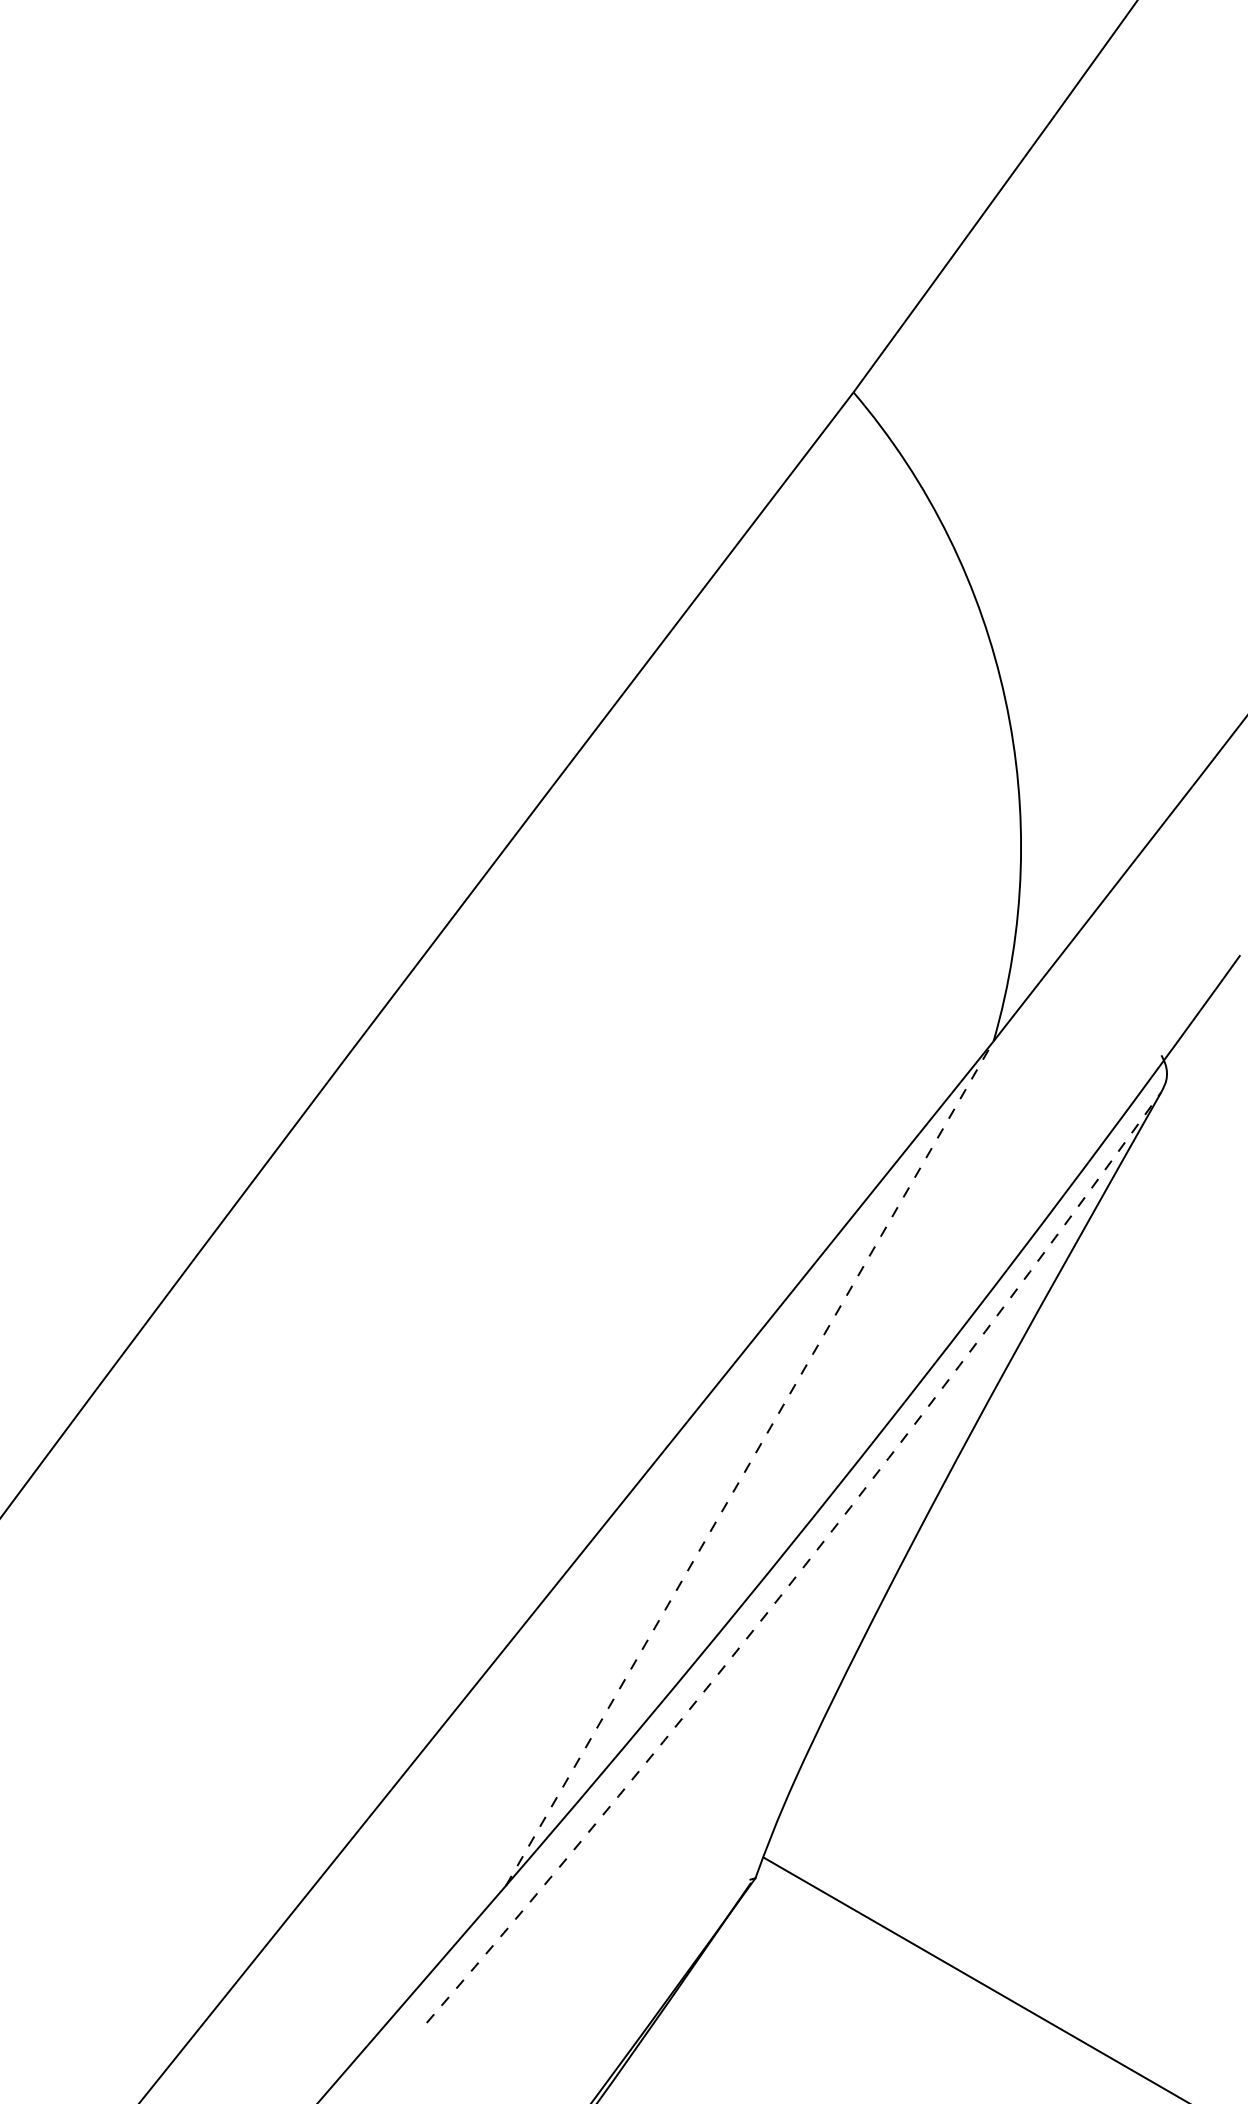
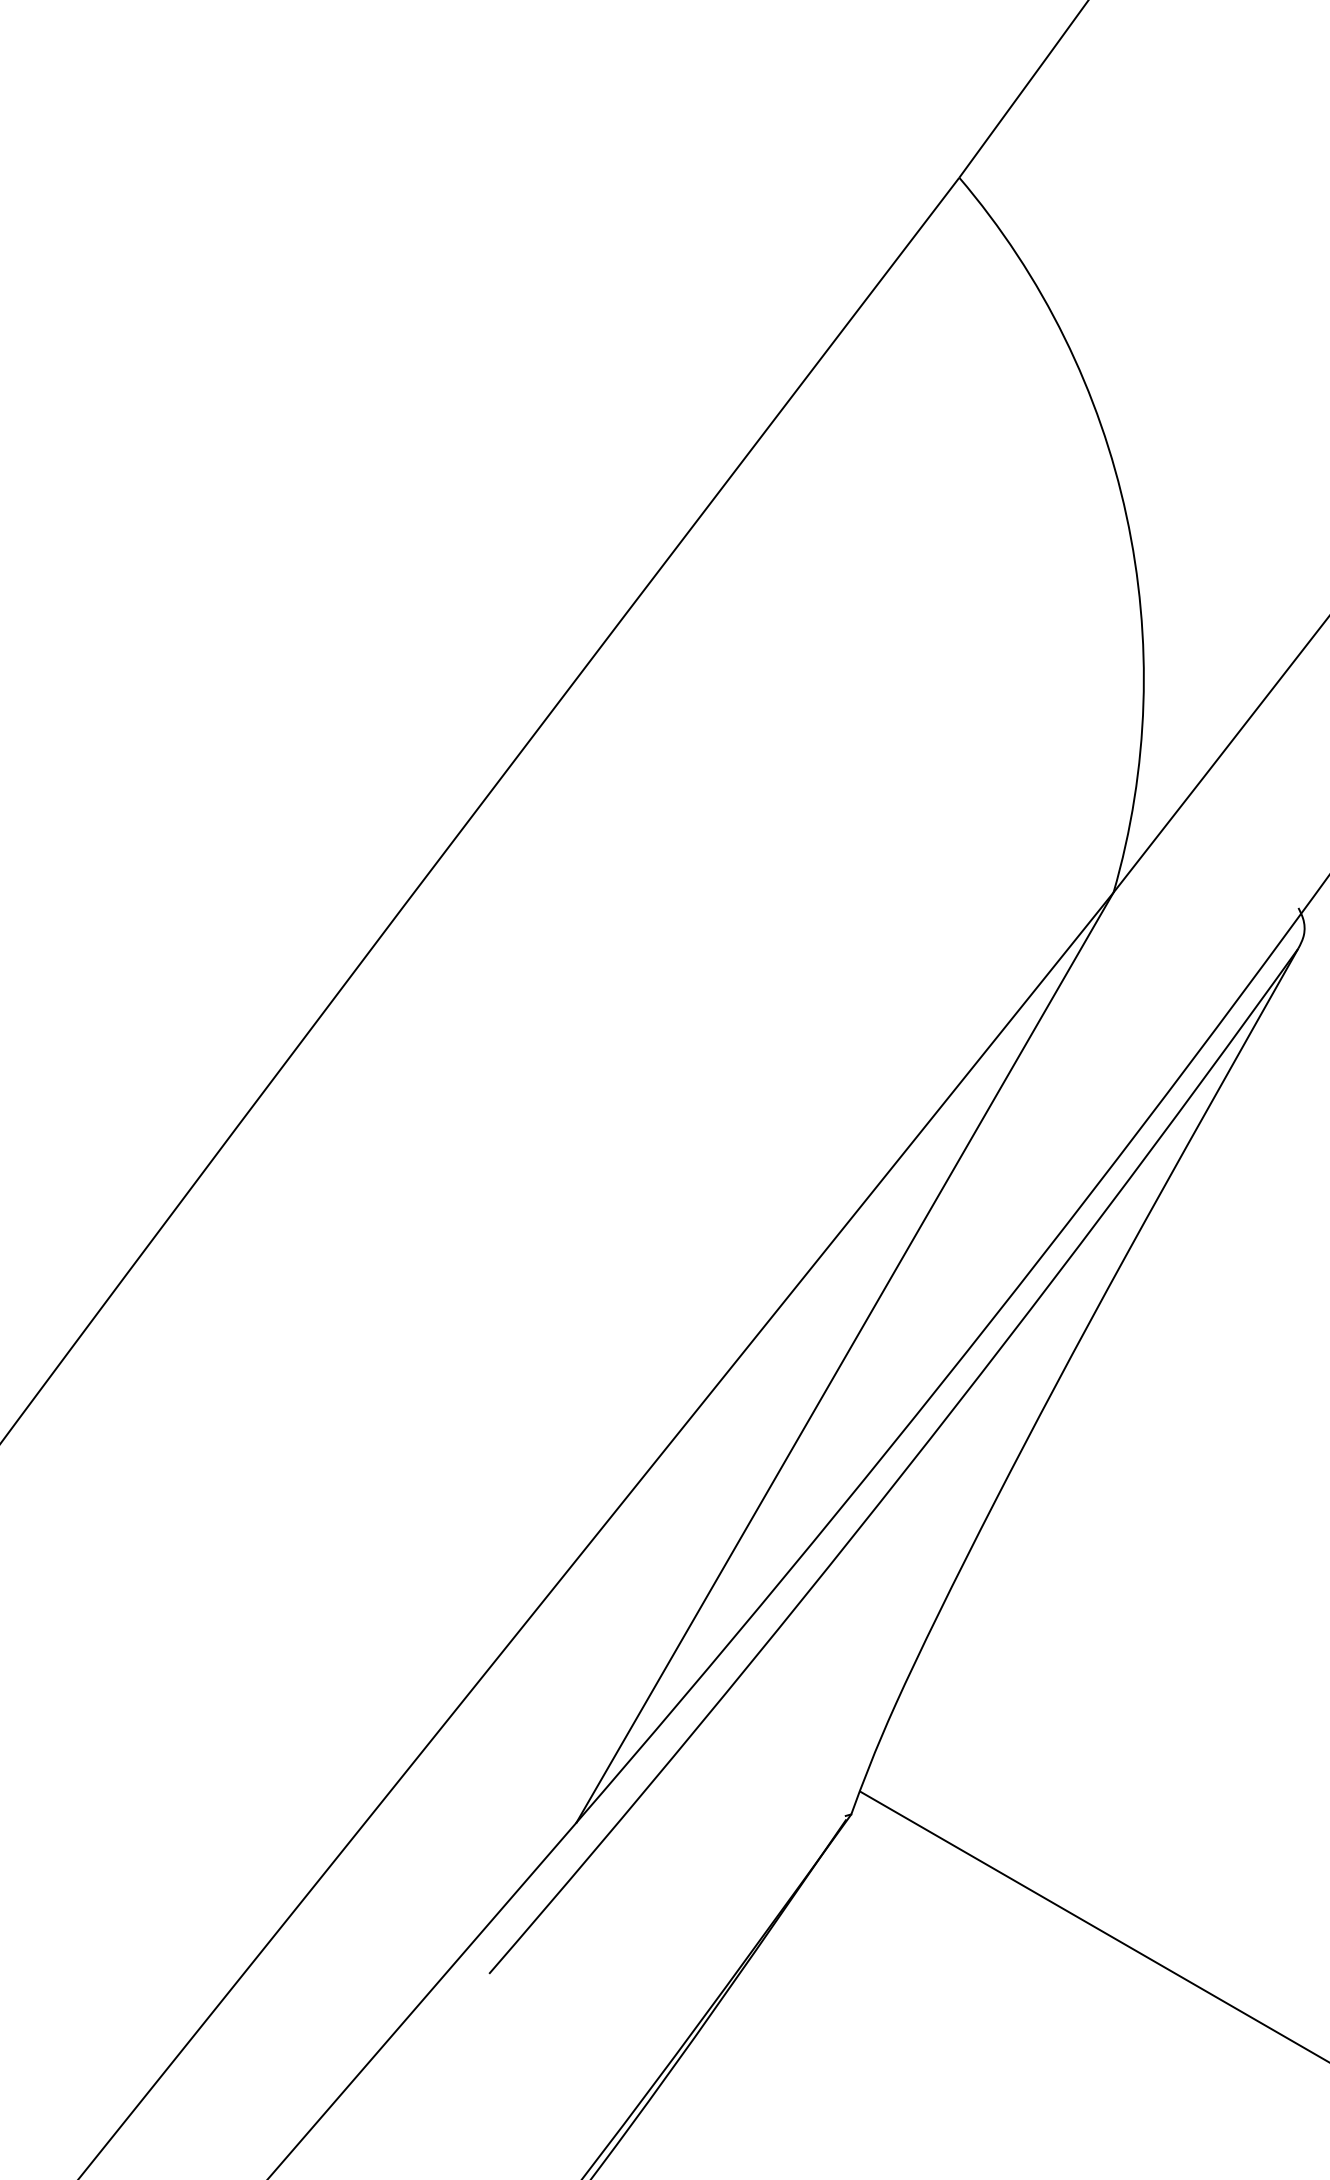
line: (749, 1463) -> (844, 1357), dashed -> solid
arc: (804, 1566) -> (905, 1471), dashed -> solid

